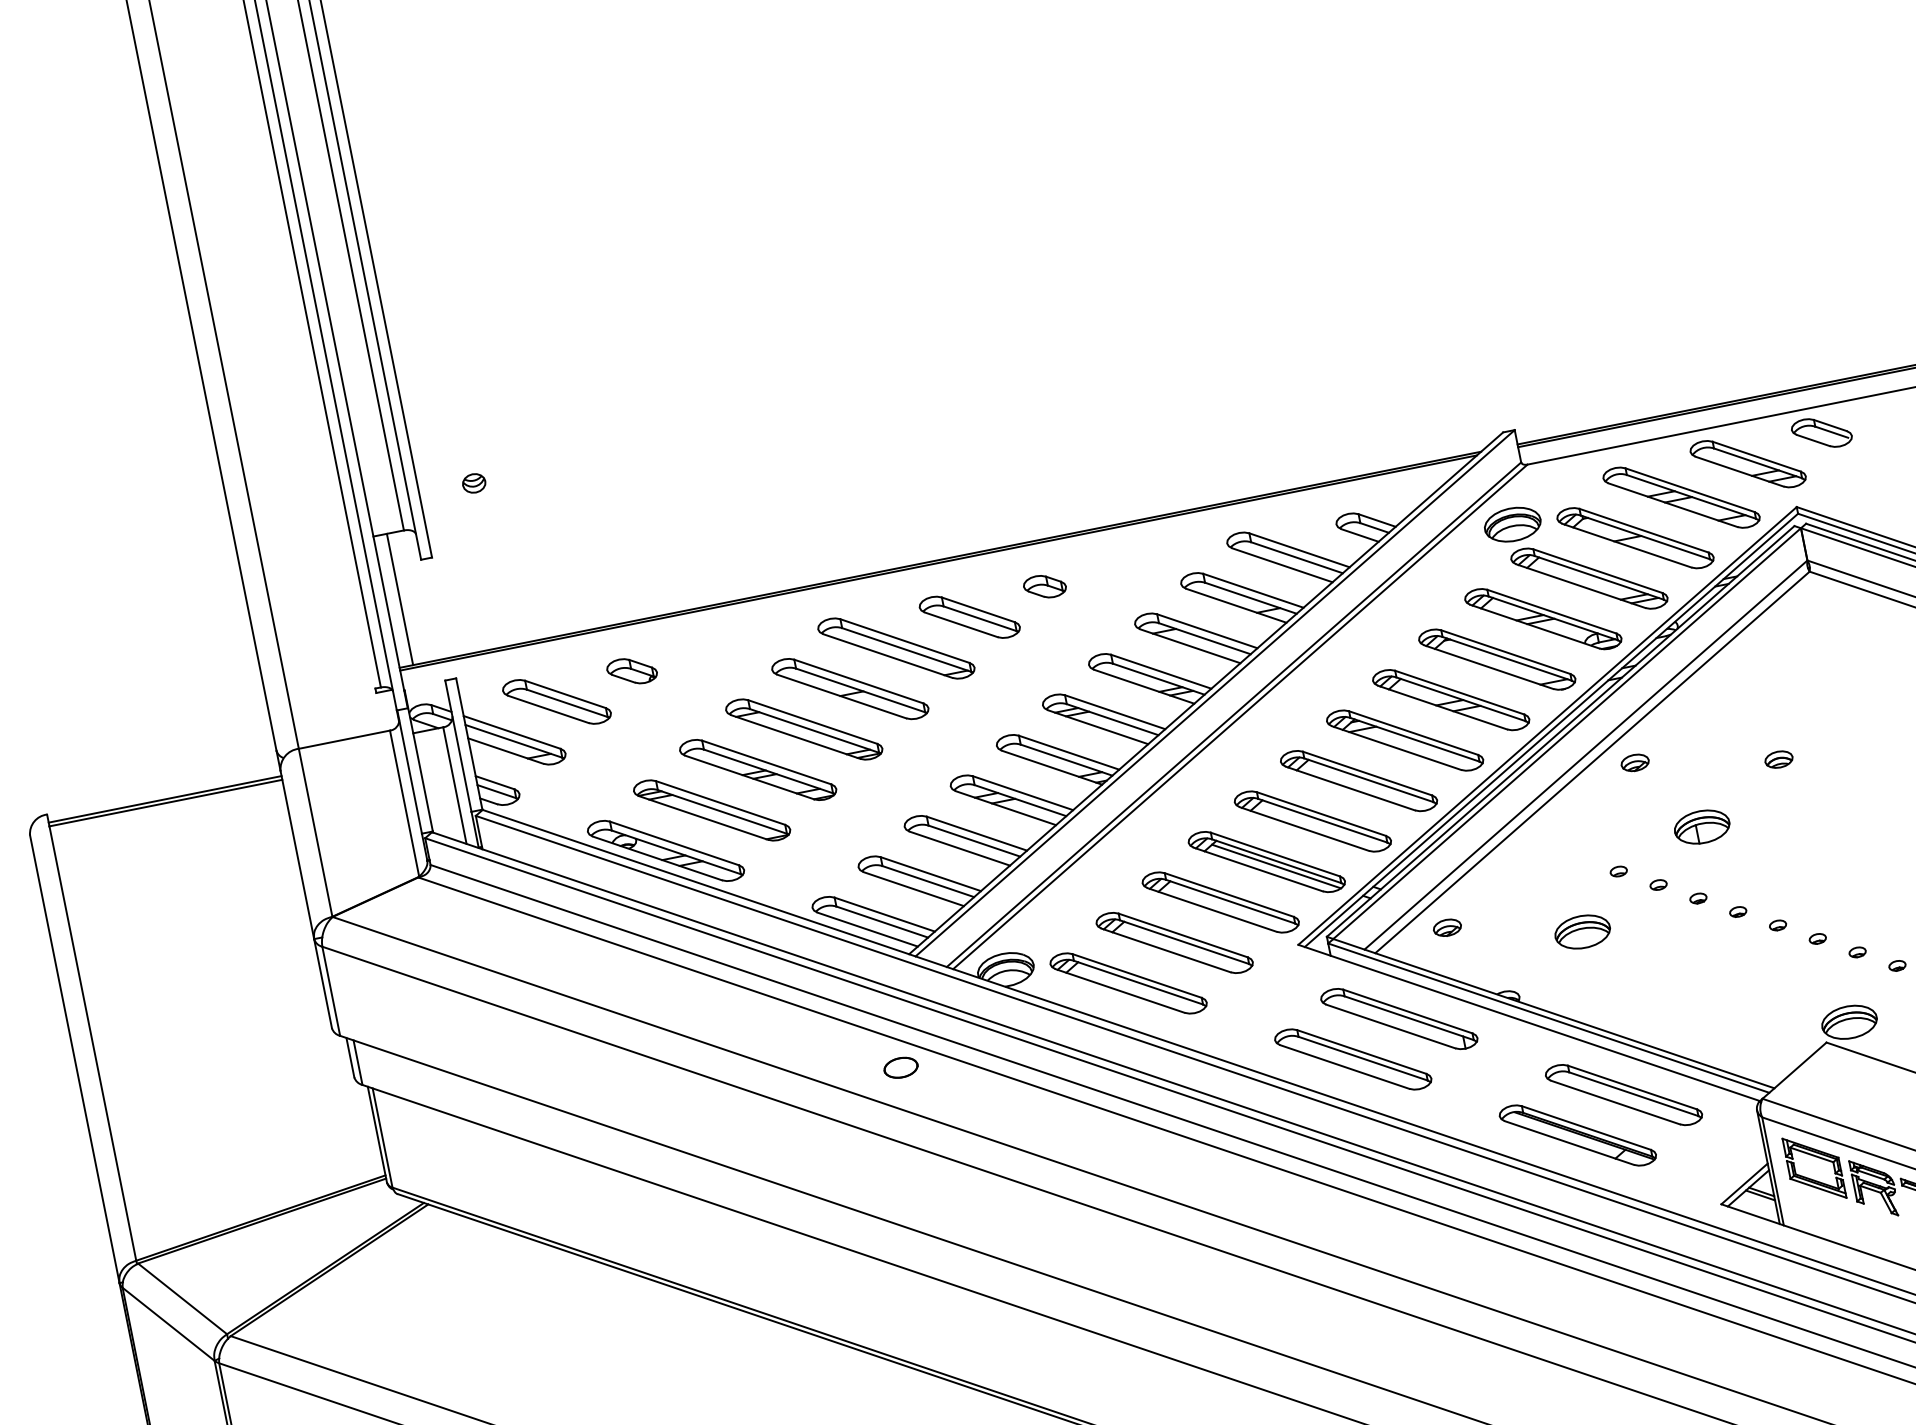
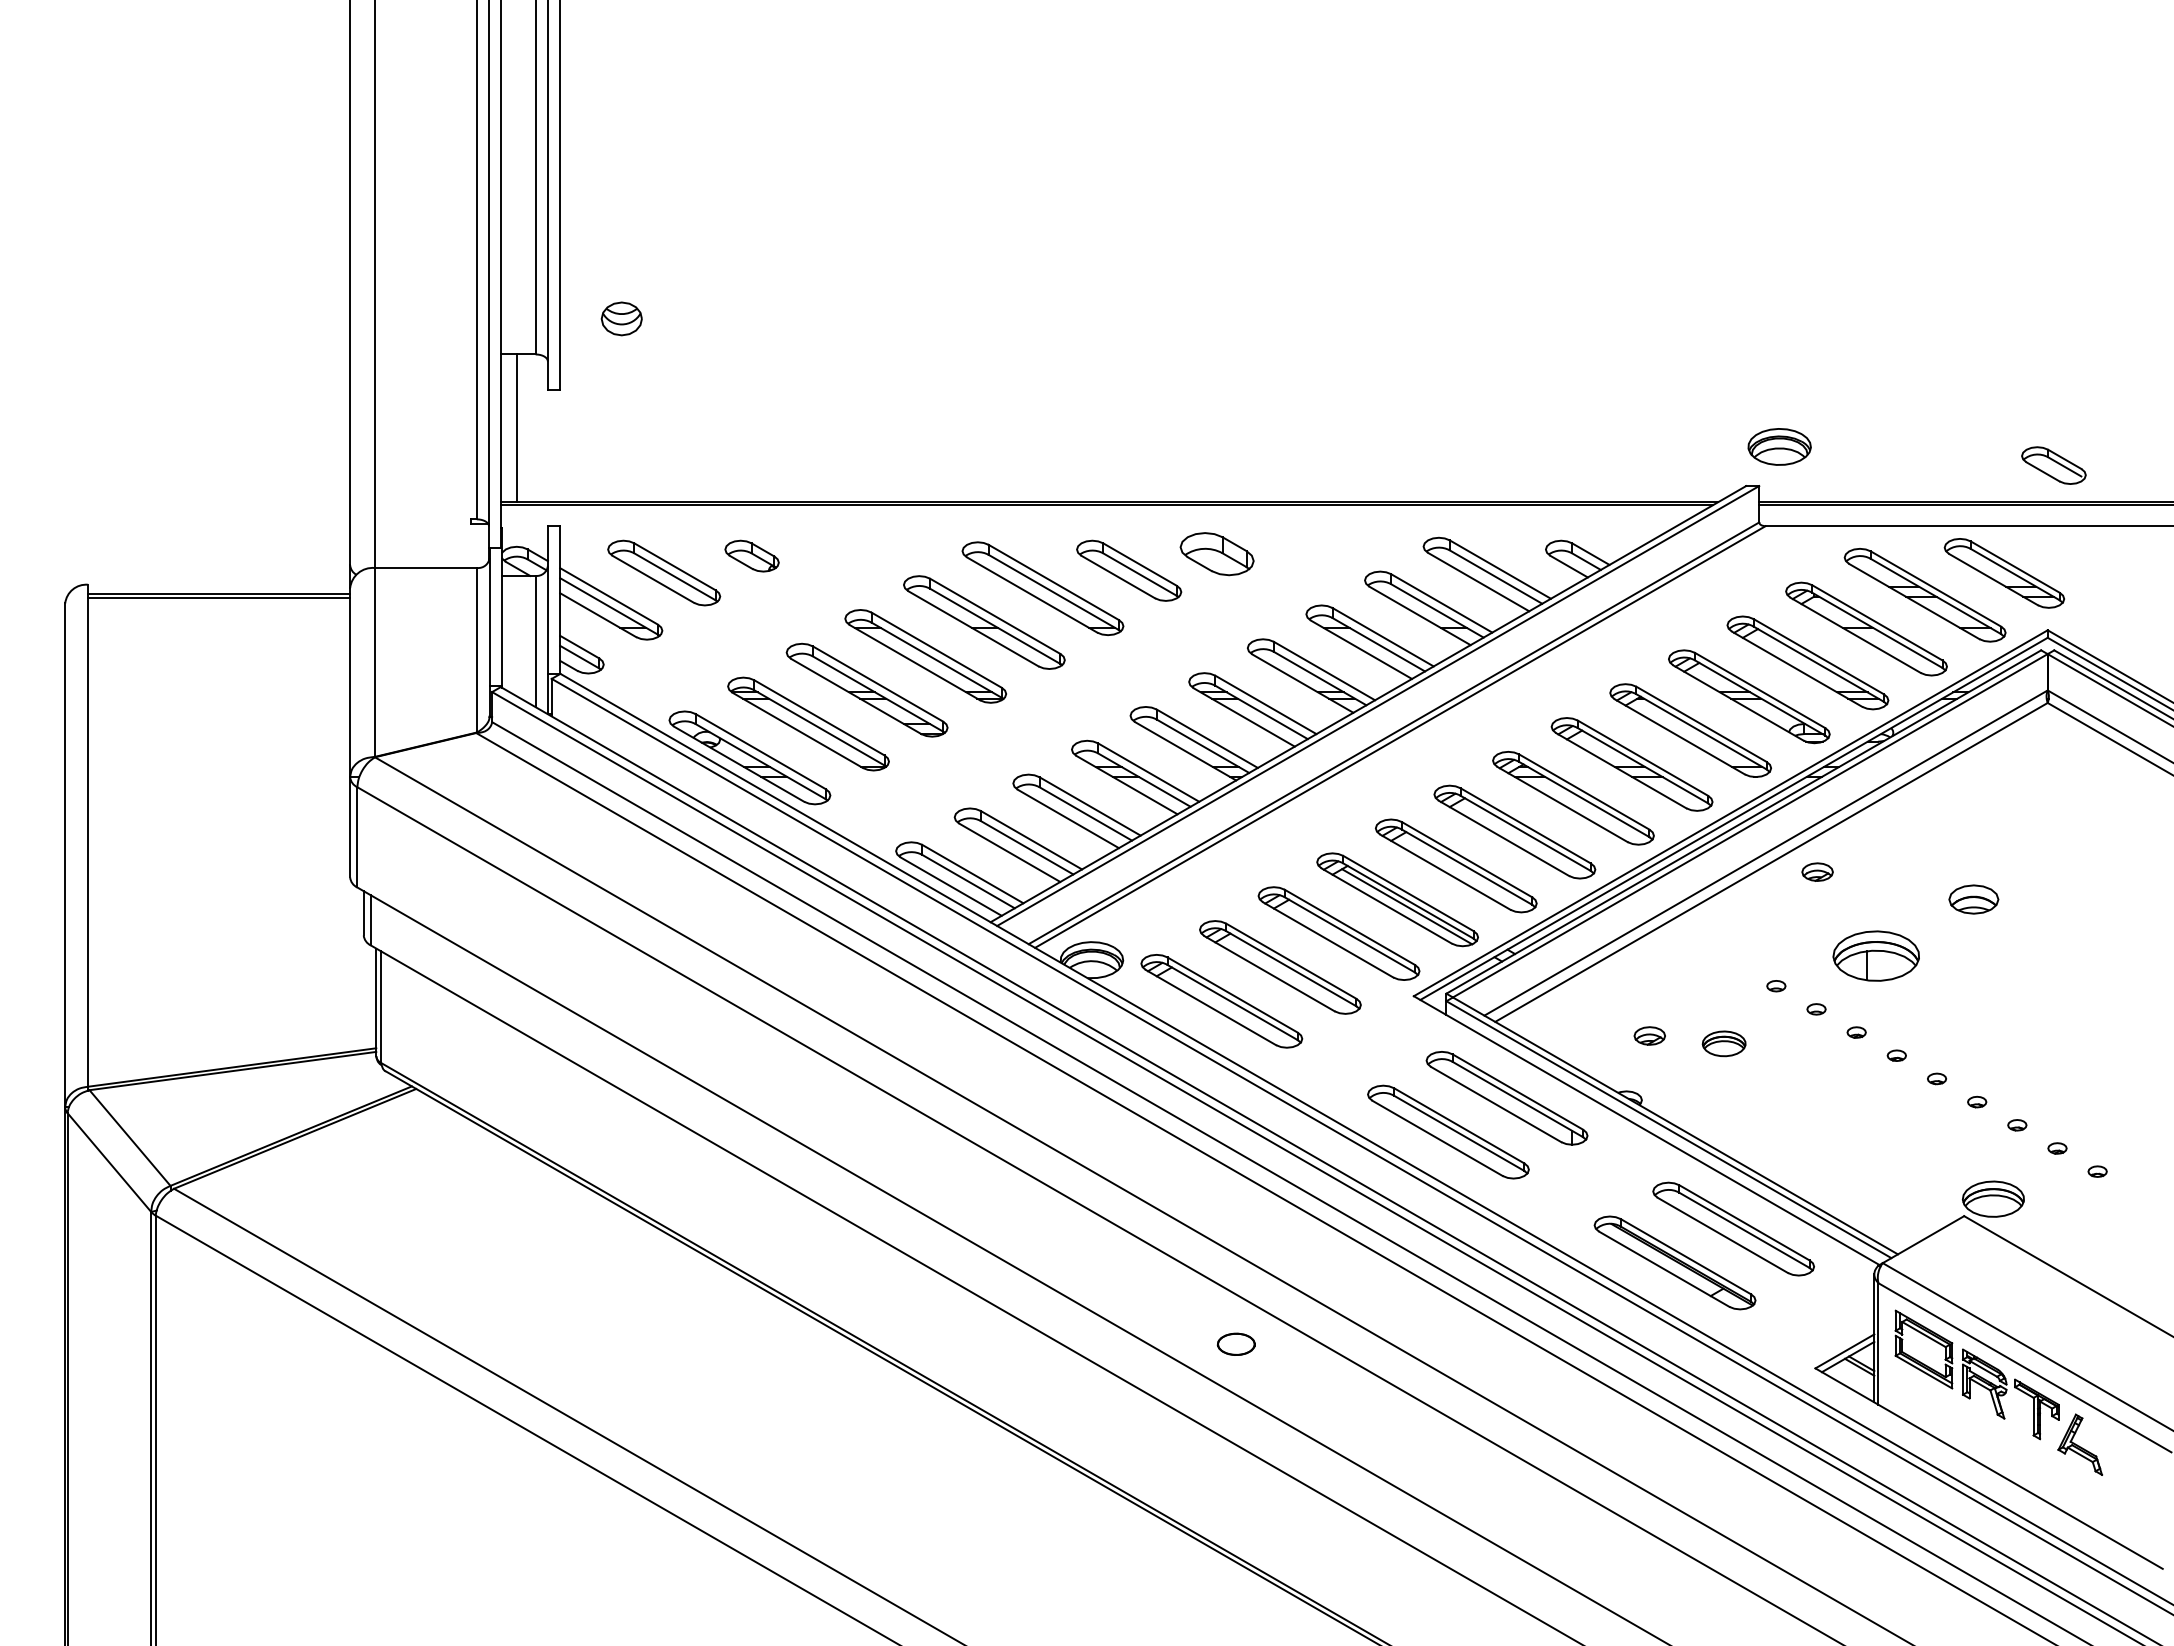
part: (1821, 433) -> (2053, 465), moved
part: (473, 483) -> (621, 318), size x1.6
part: (1512, 524) -> (1779, 446), moved
part: (1044, 586) -> (1216, 553), size x1.6
part: (1778, 759) -> (1973, 899), size x1.6
part: (1701, 826) -> (1875, 955), size x1.4
part: (1447, 927) -> (1649, 1035), moved
part: (1581, 931) -> (1723, 1043), size x0.7
part: (900, 1067) -> (1235, 1343), moved

